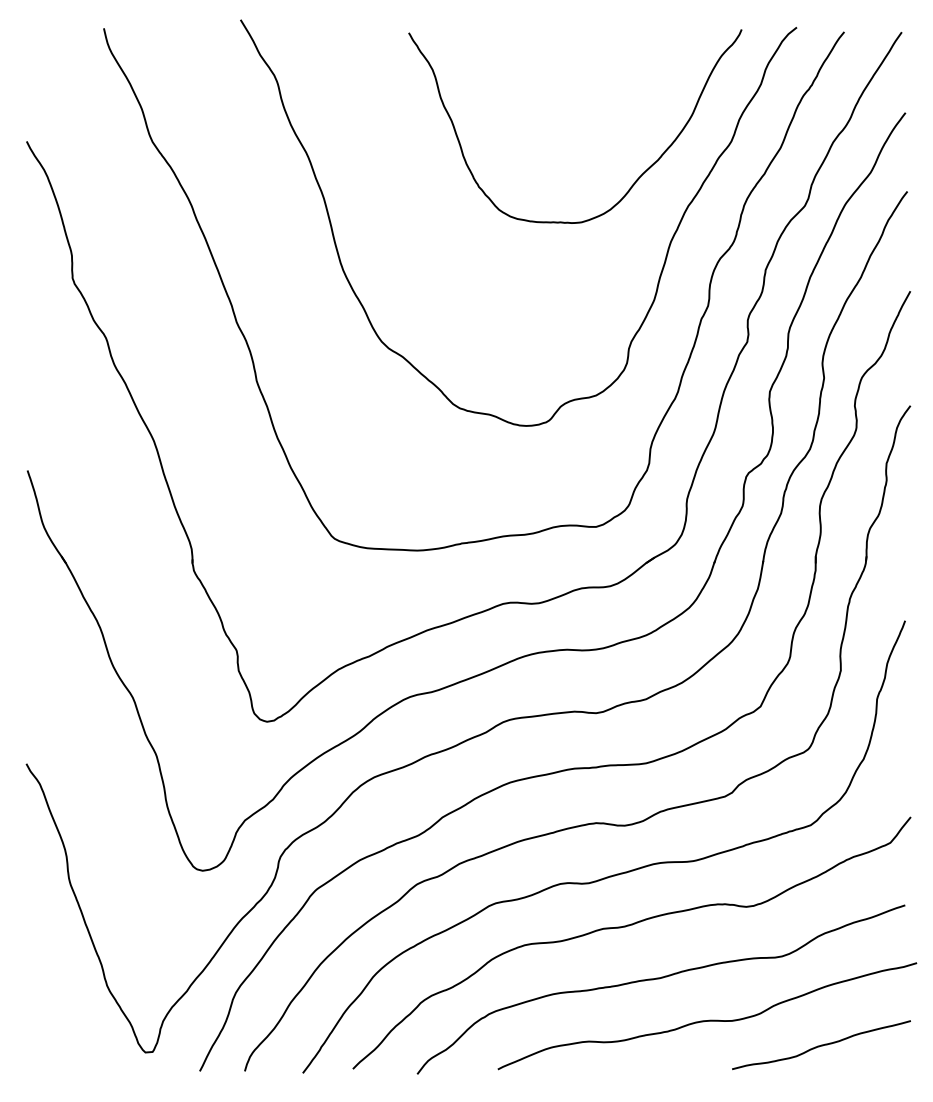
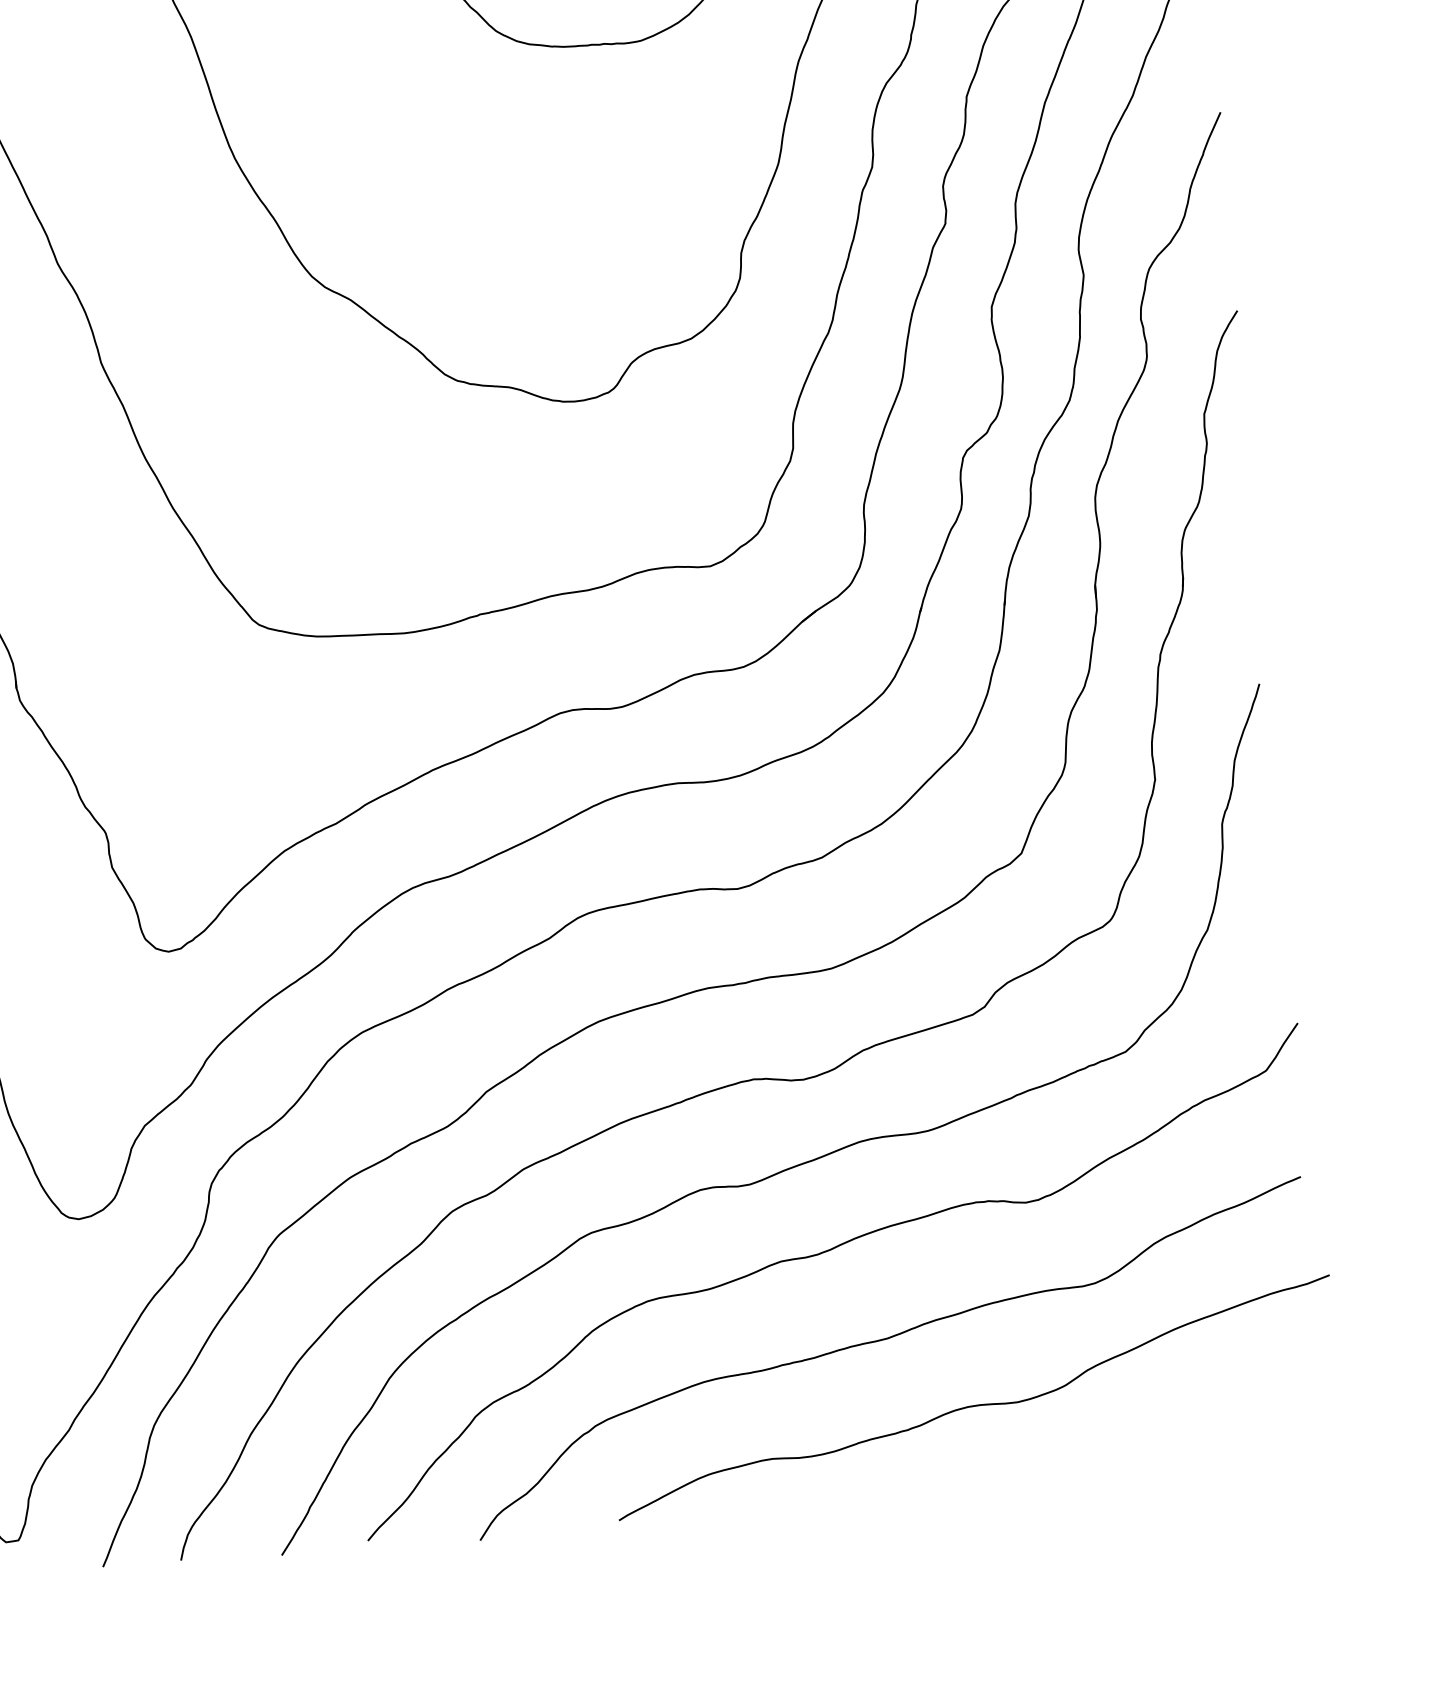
curve: (821, 1045) -> (1176, 1431), removed

